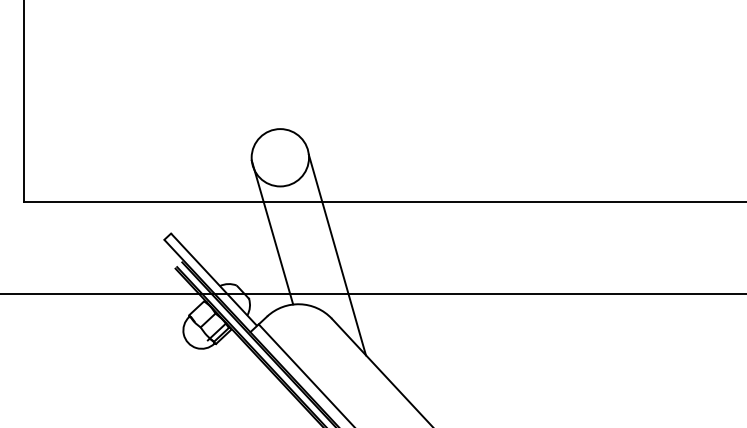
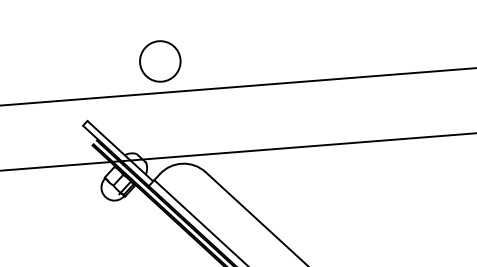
line: (272, 232) -> (158, 114), removed
line: (336, 254) -> (205, 126), removed

